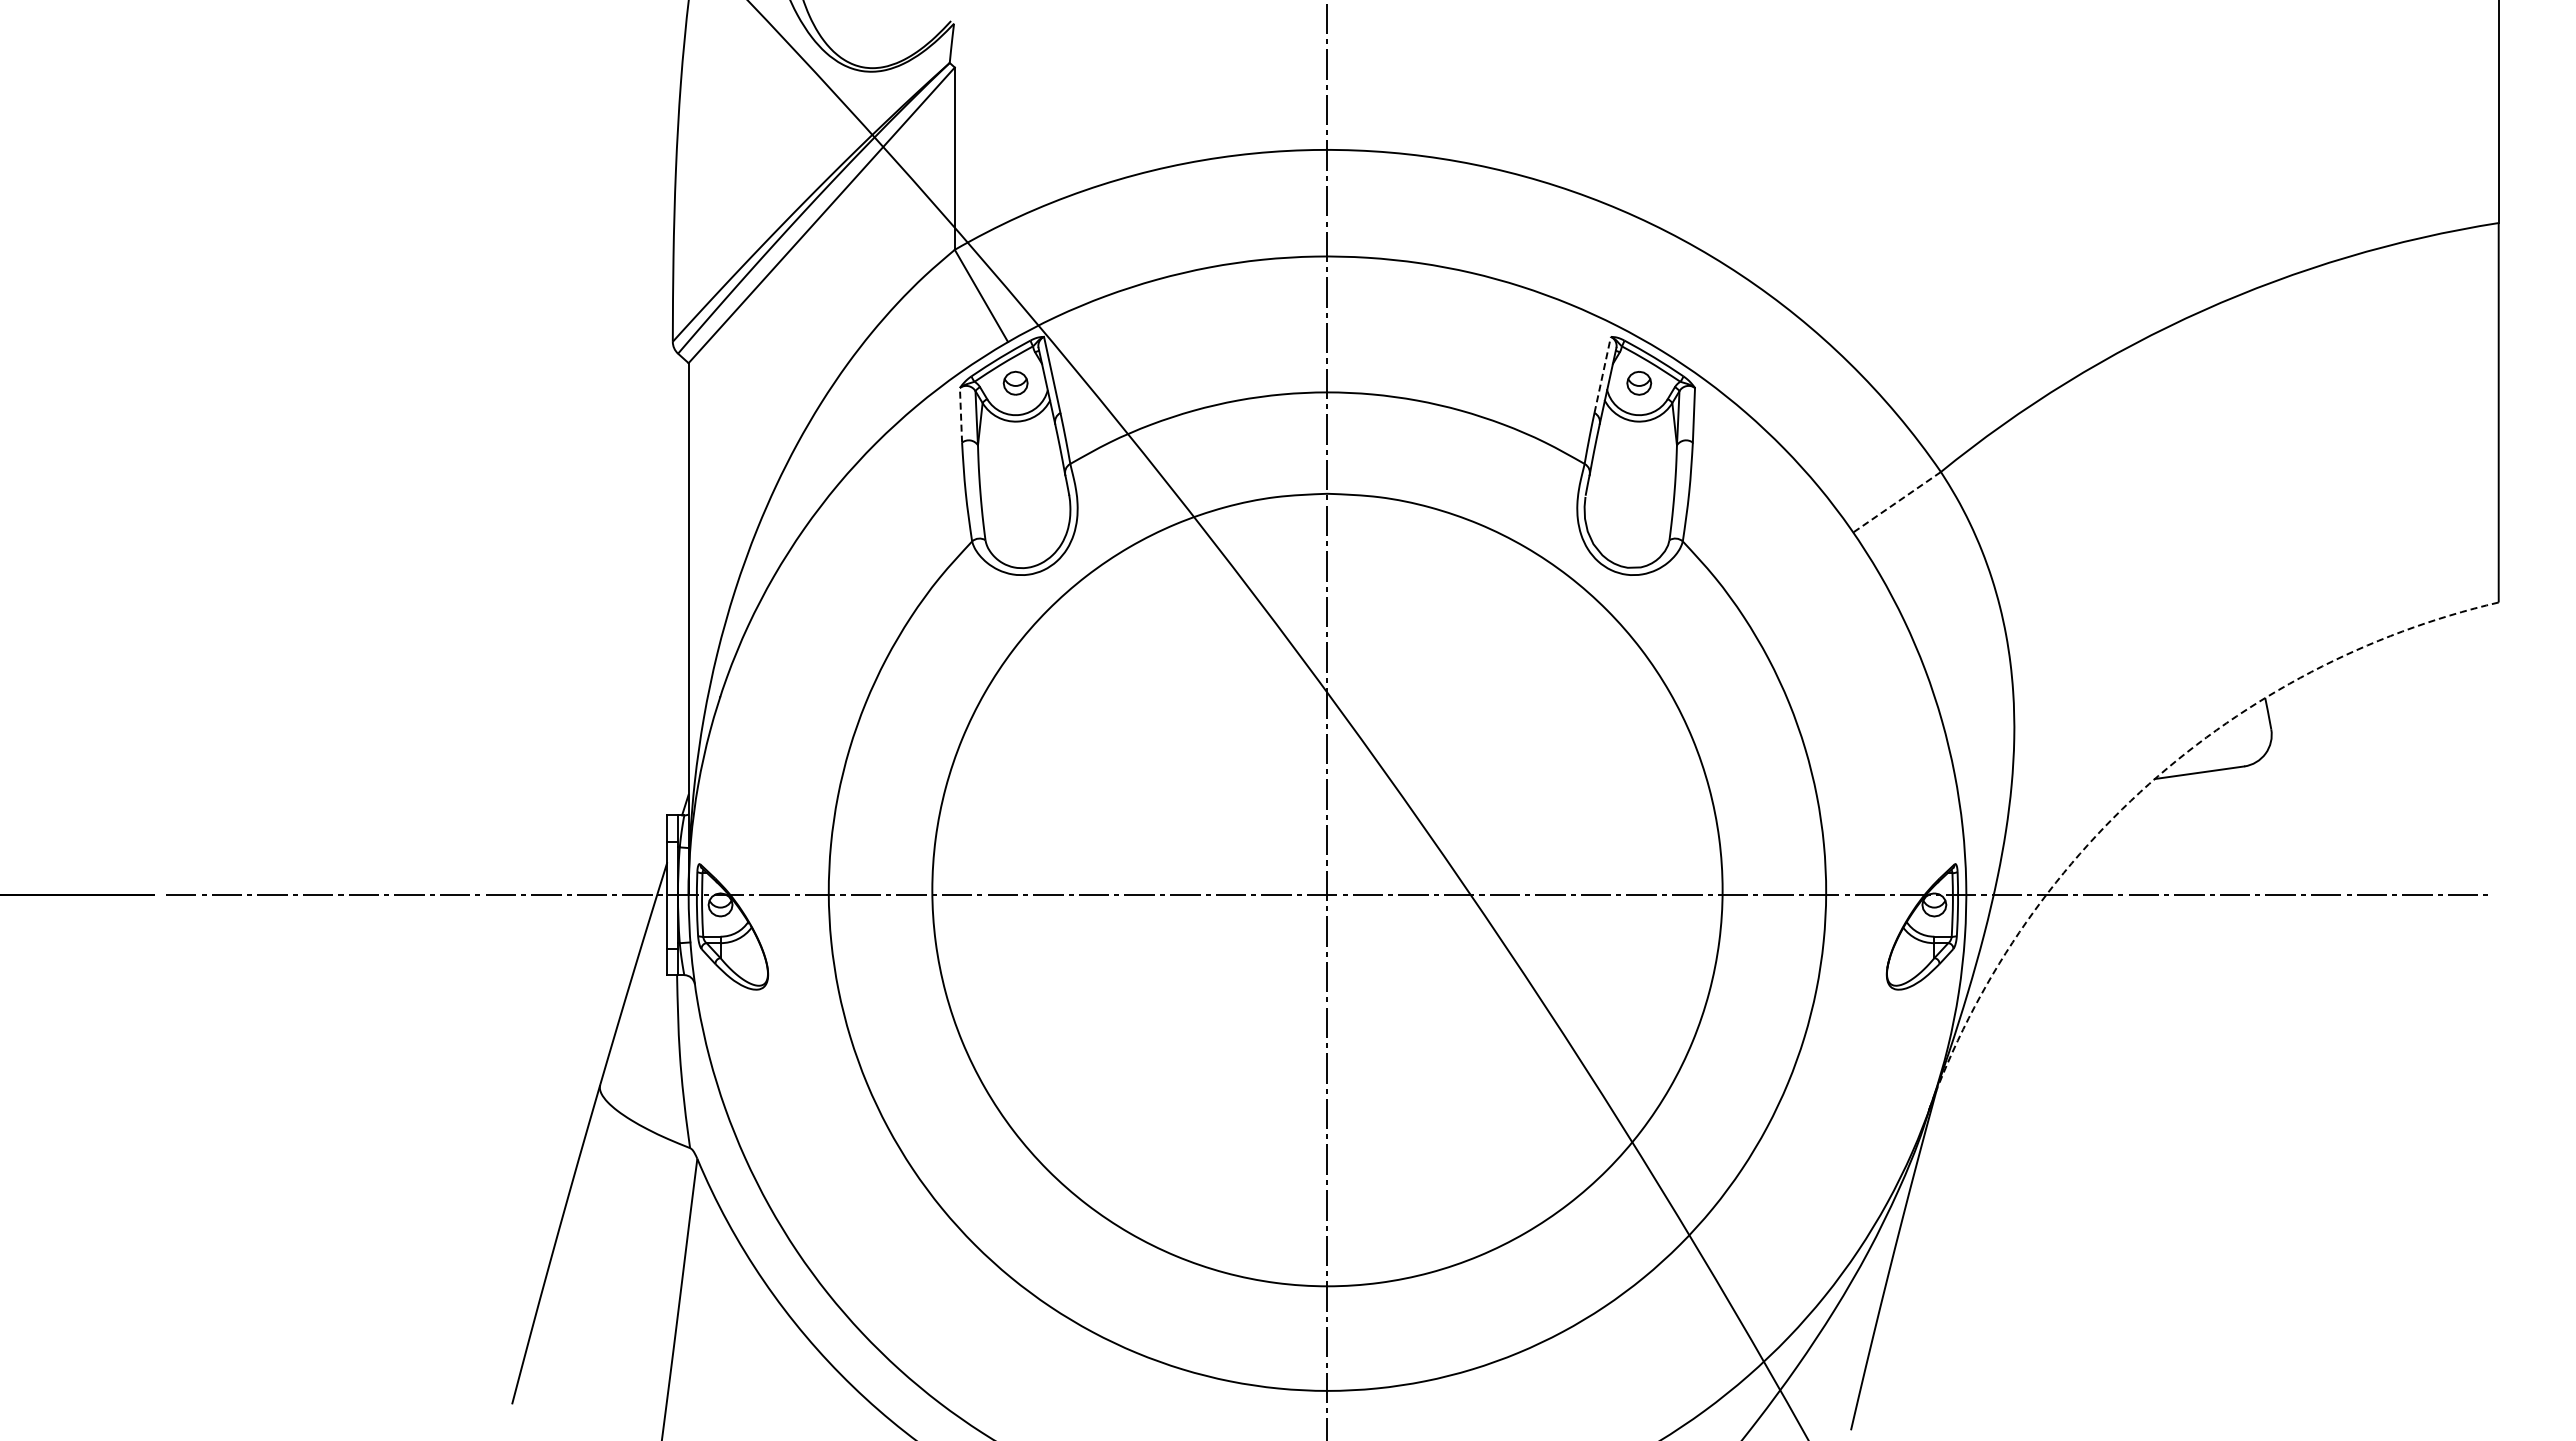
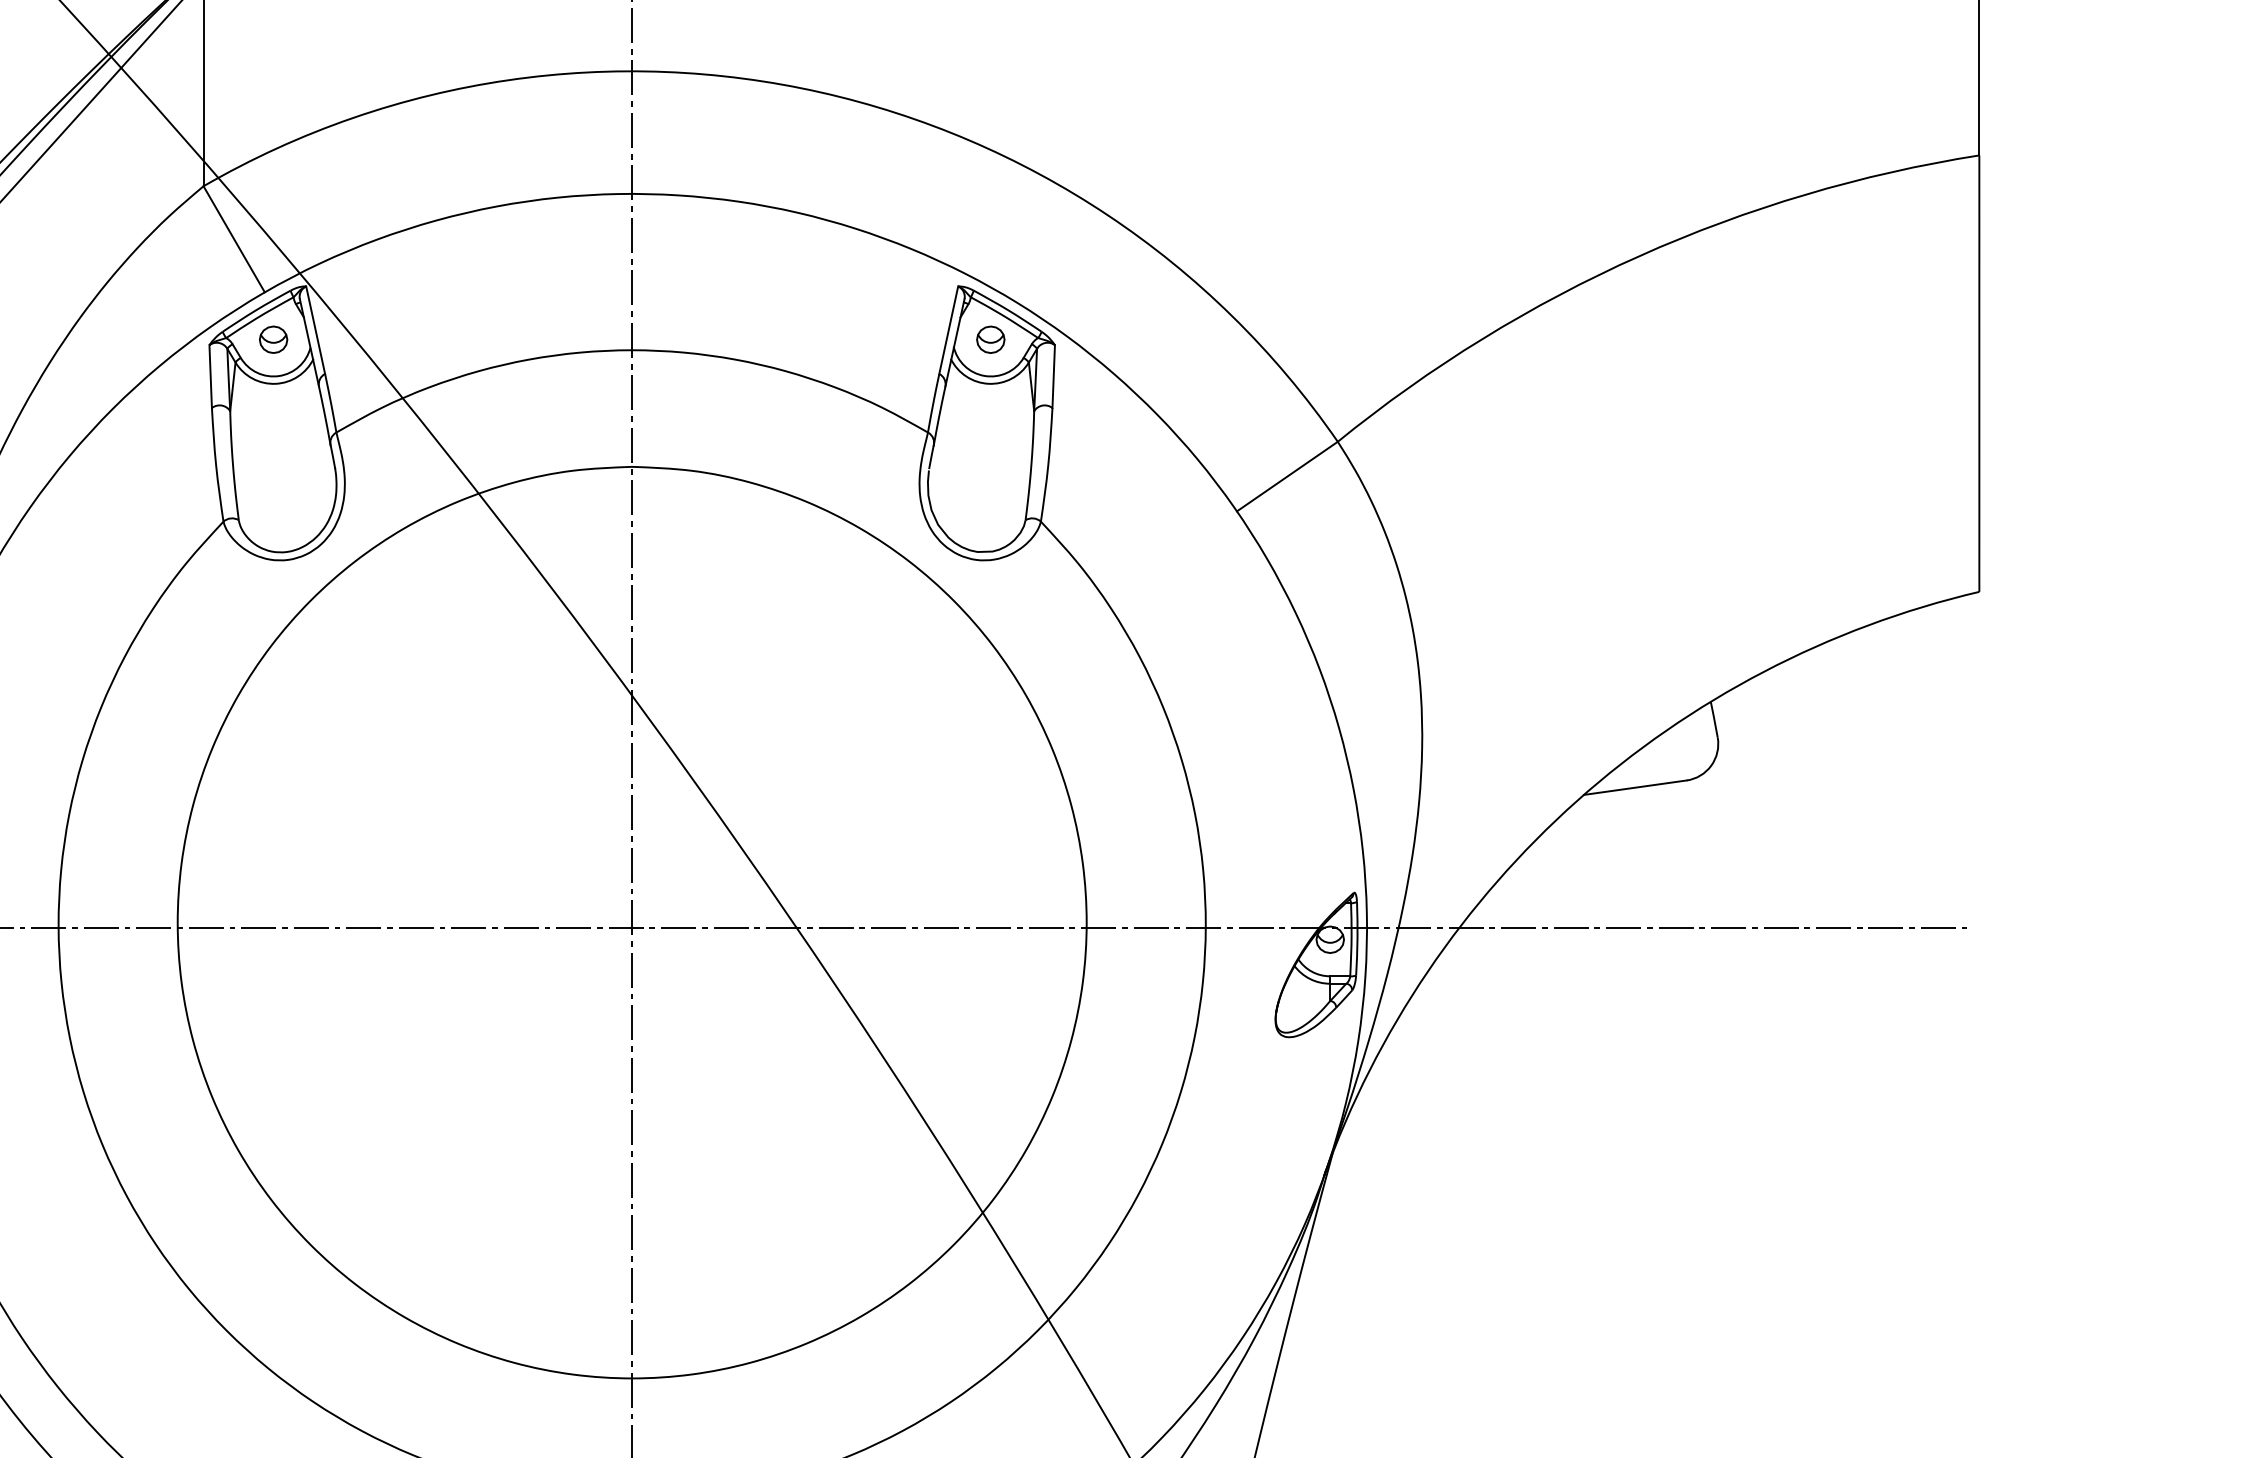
line: (1602, 374) -> (948, 329), dashed -> solid
line: (961, 414) -> (211, 375), dashed -> solid
line: (1896, 502) -> (1286, 476), dashed -> solid
arc: (2149, 784) -> (1577, 801), dashed -> solid

